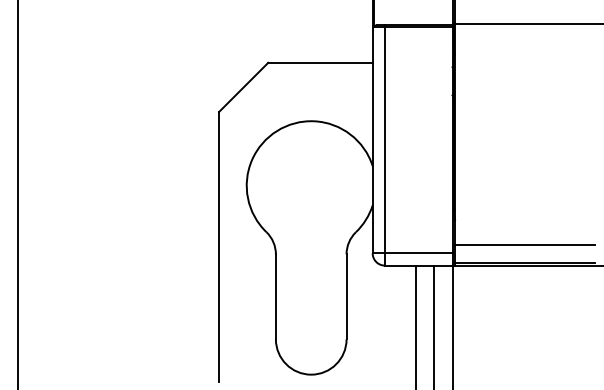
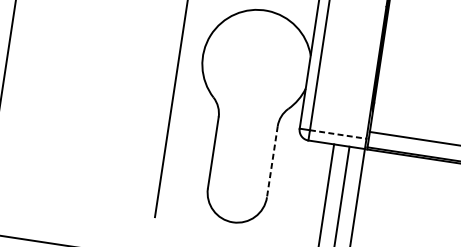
line: (418, 253) -> (337, 134), solid -> dashed
line: (346, 297) -> (272, 162), solid -> dashed

